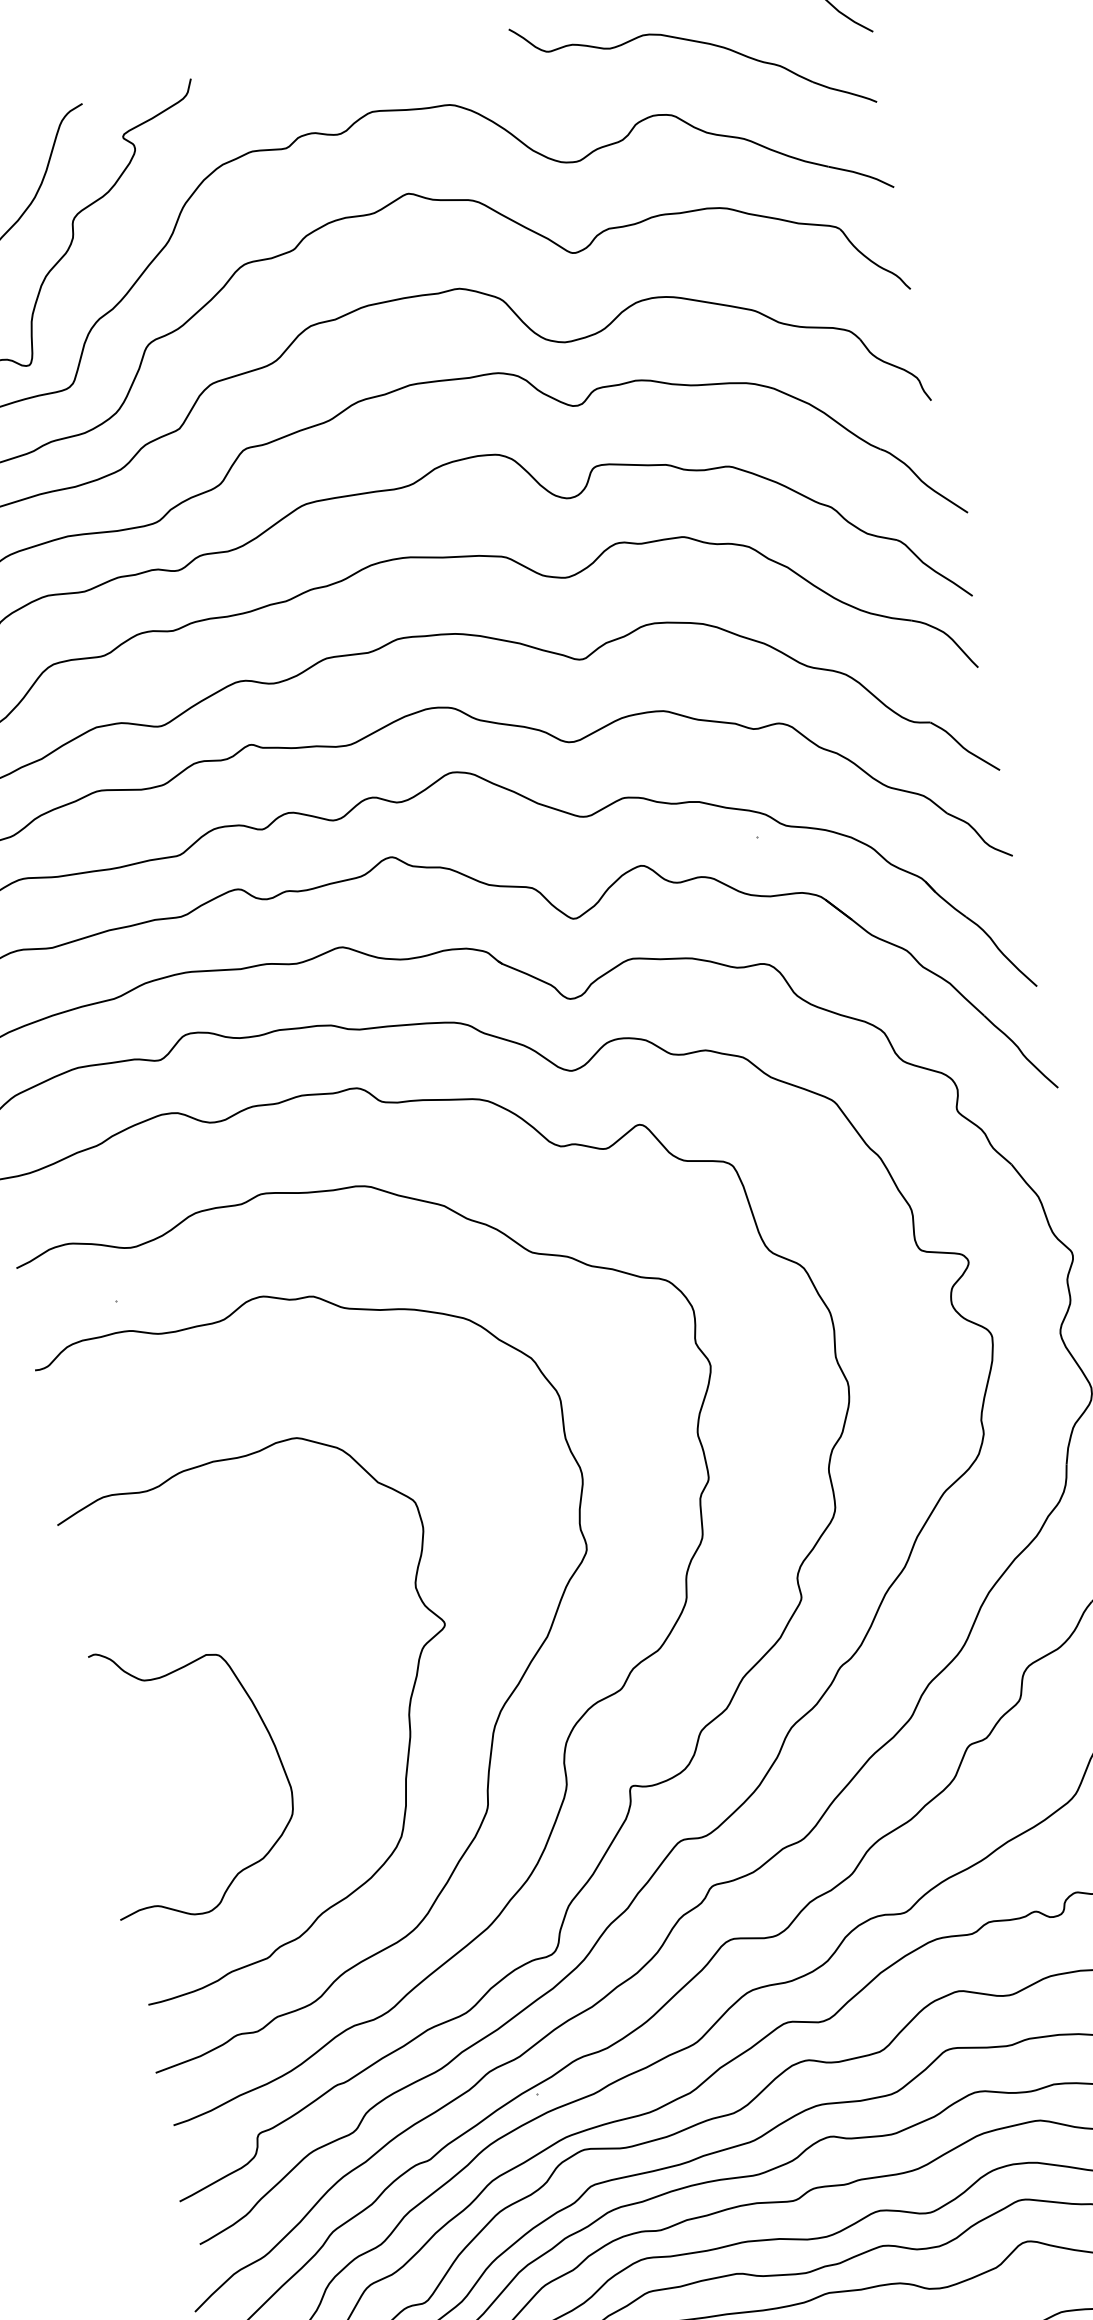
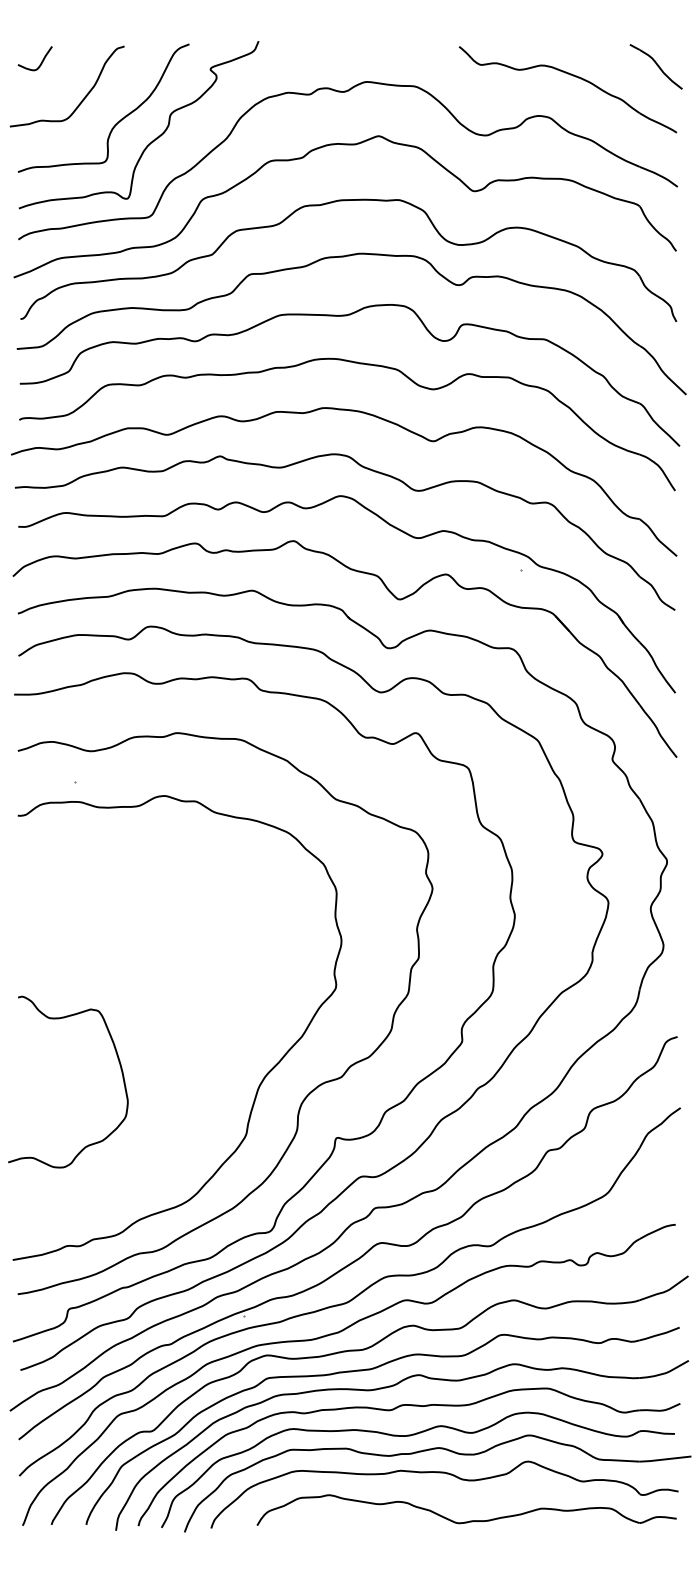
curve: (407, 1712) -> (207, 1067), removed

